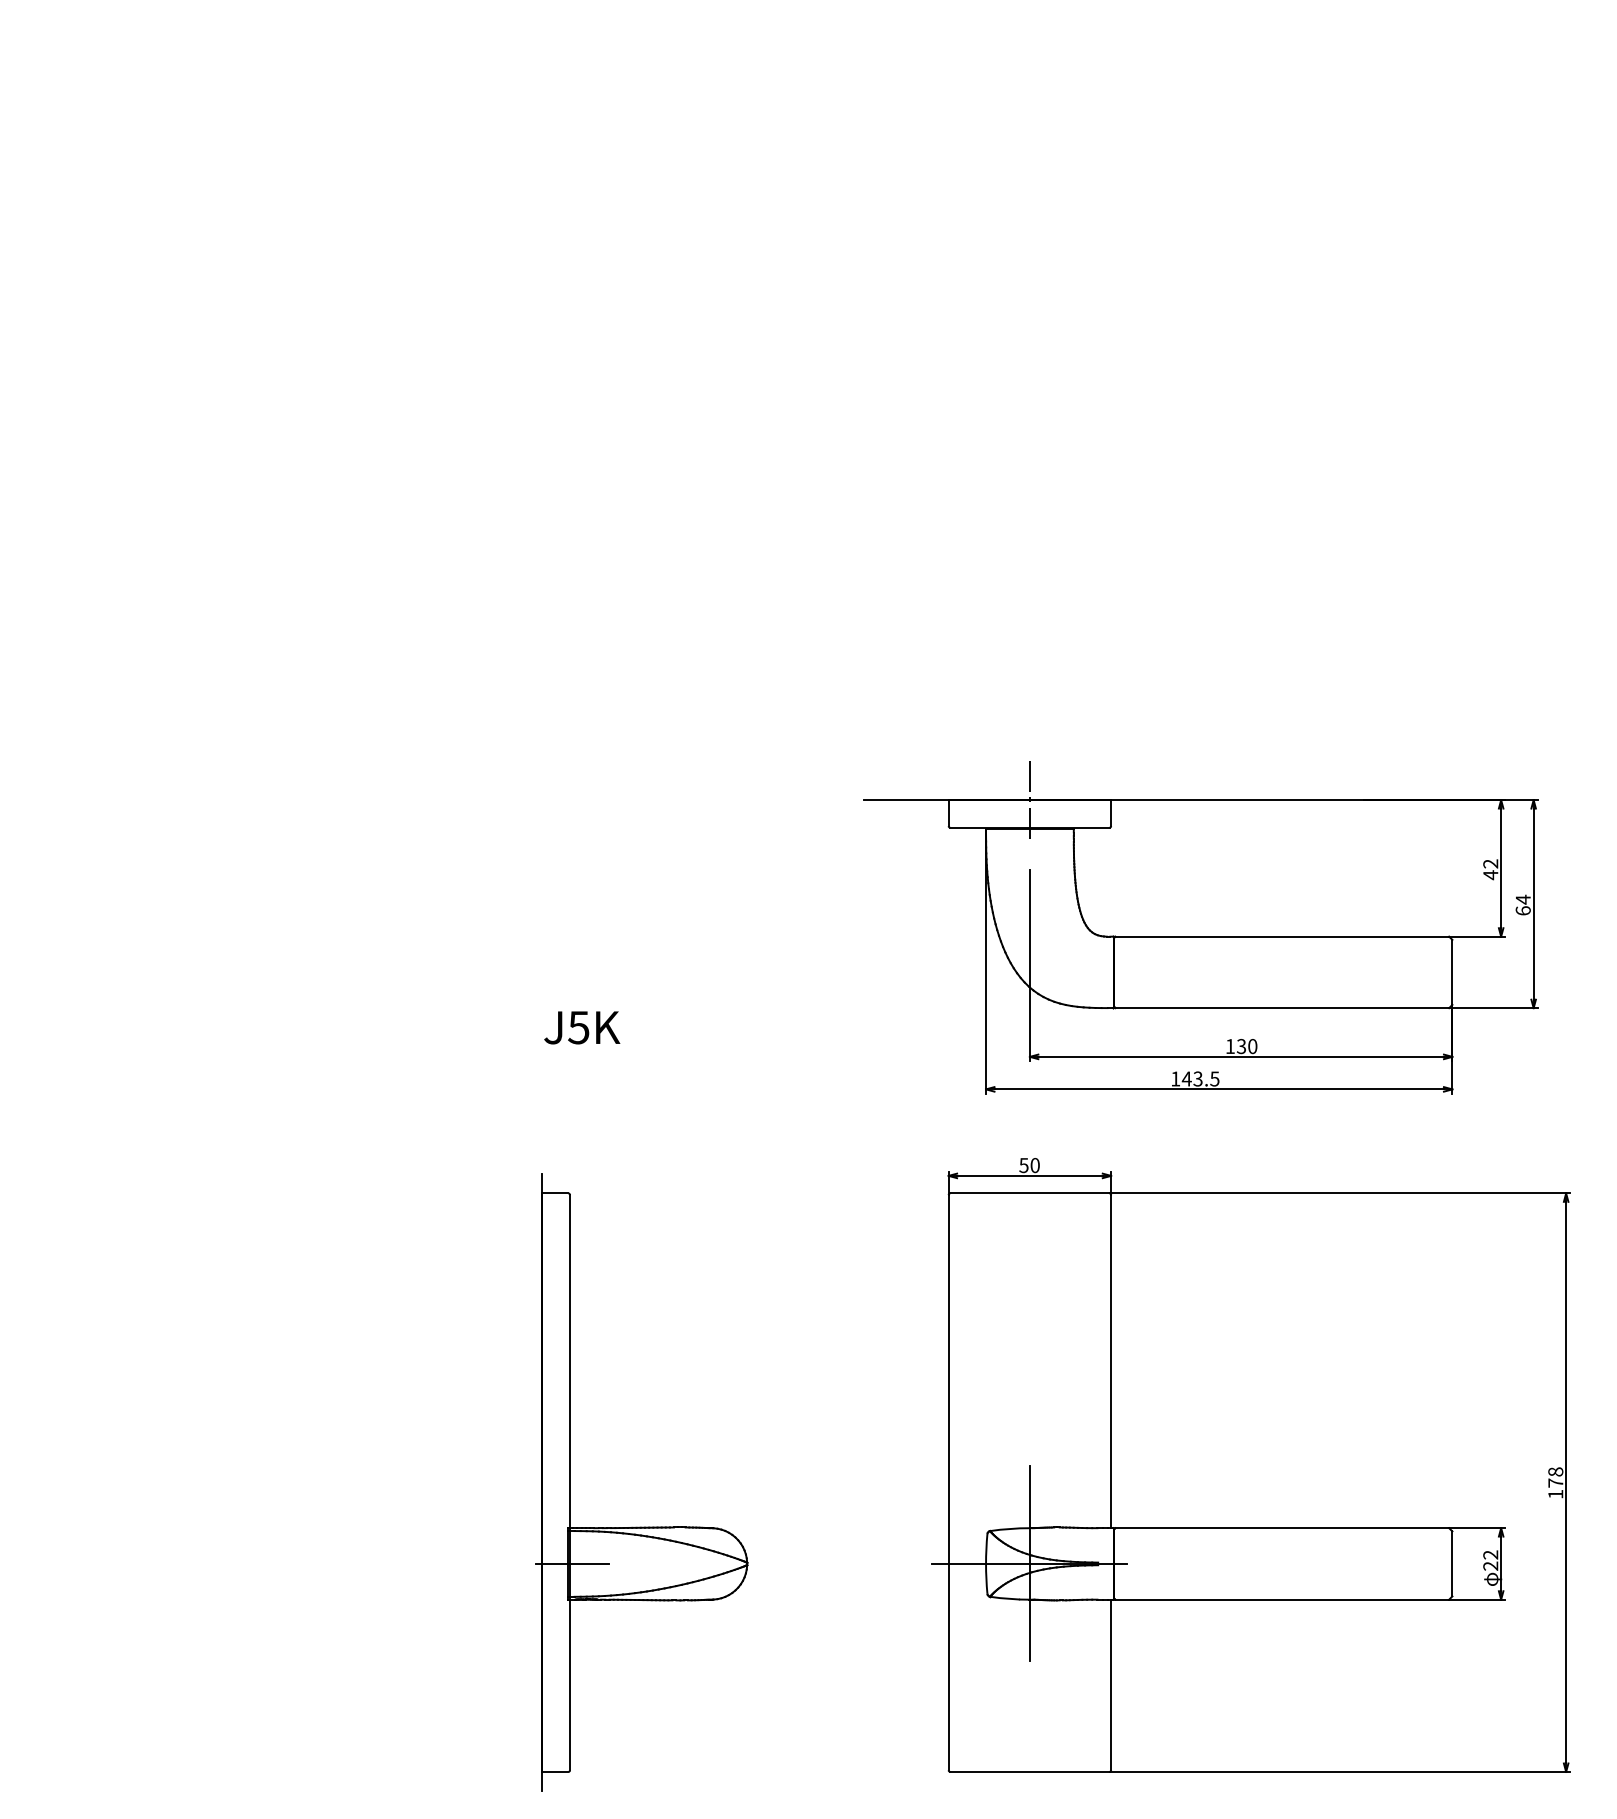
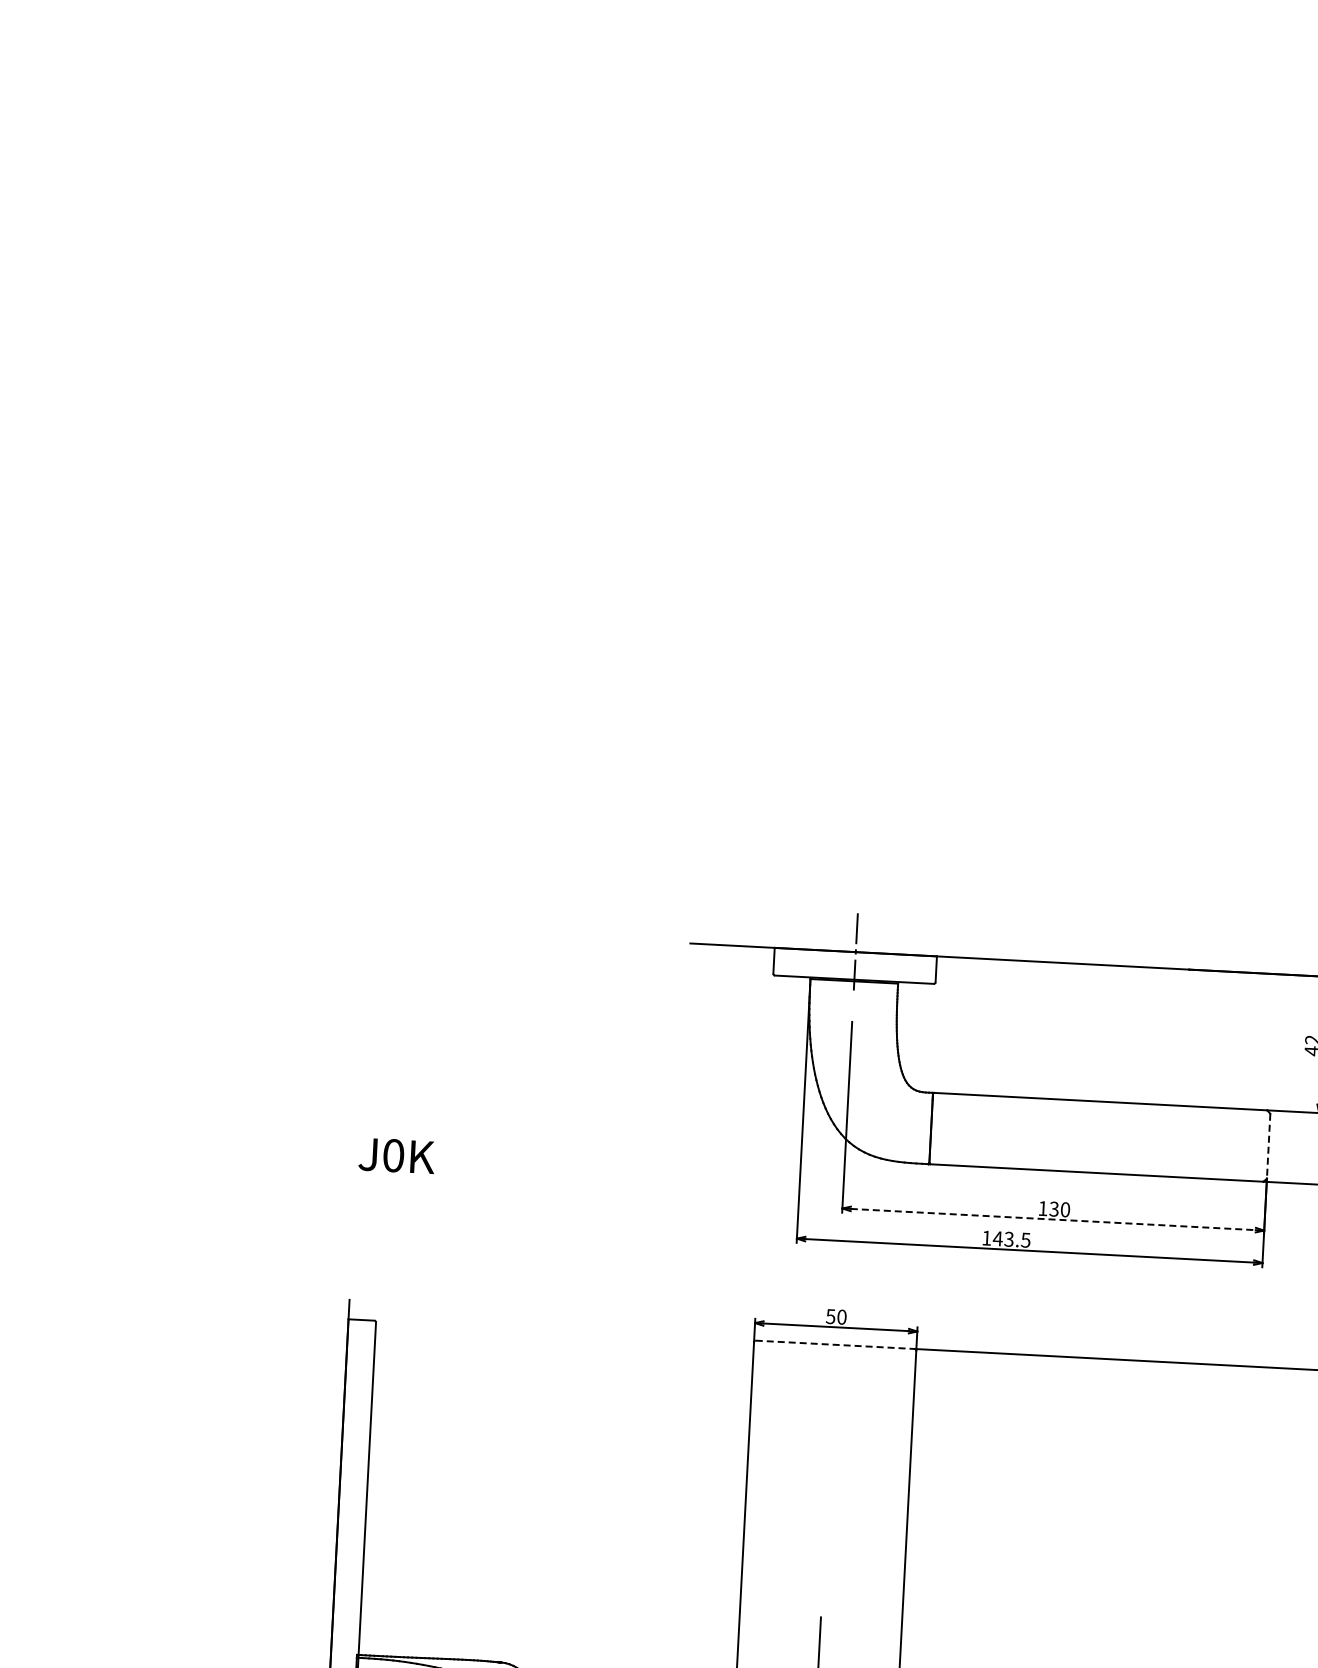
line: (1452, 972) -> (1268, 1146), solid -> dashed
text: (578, 1027) -> (393, 1155), J5K -> J0K
line: (1241, 1056) -> (1053, 1219), solid -> dashed
line: (1029, 1193) -> (834, 1344), solid -> dashed

